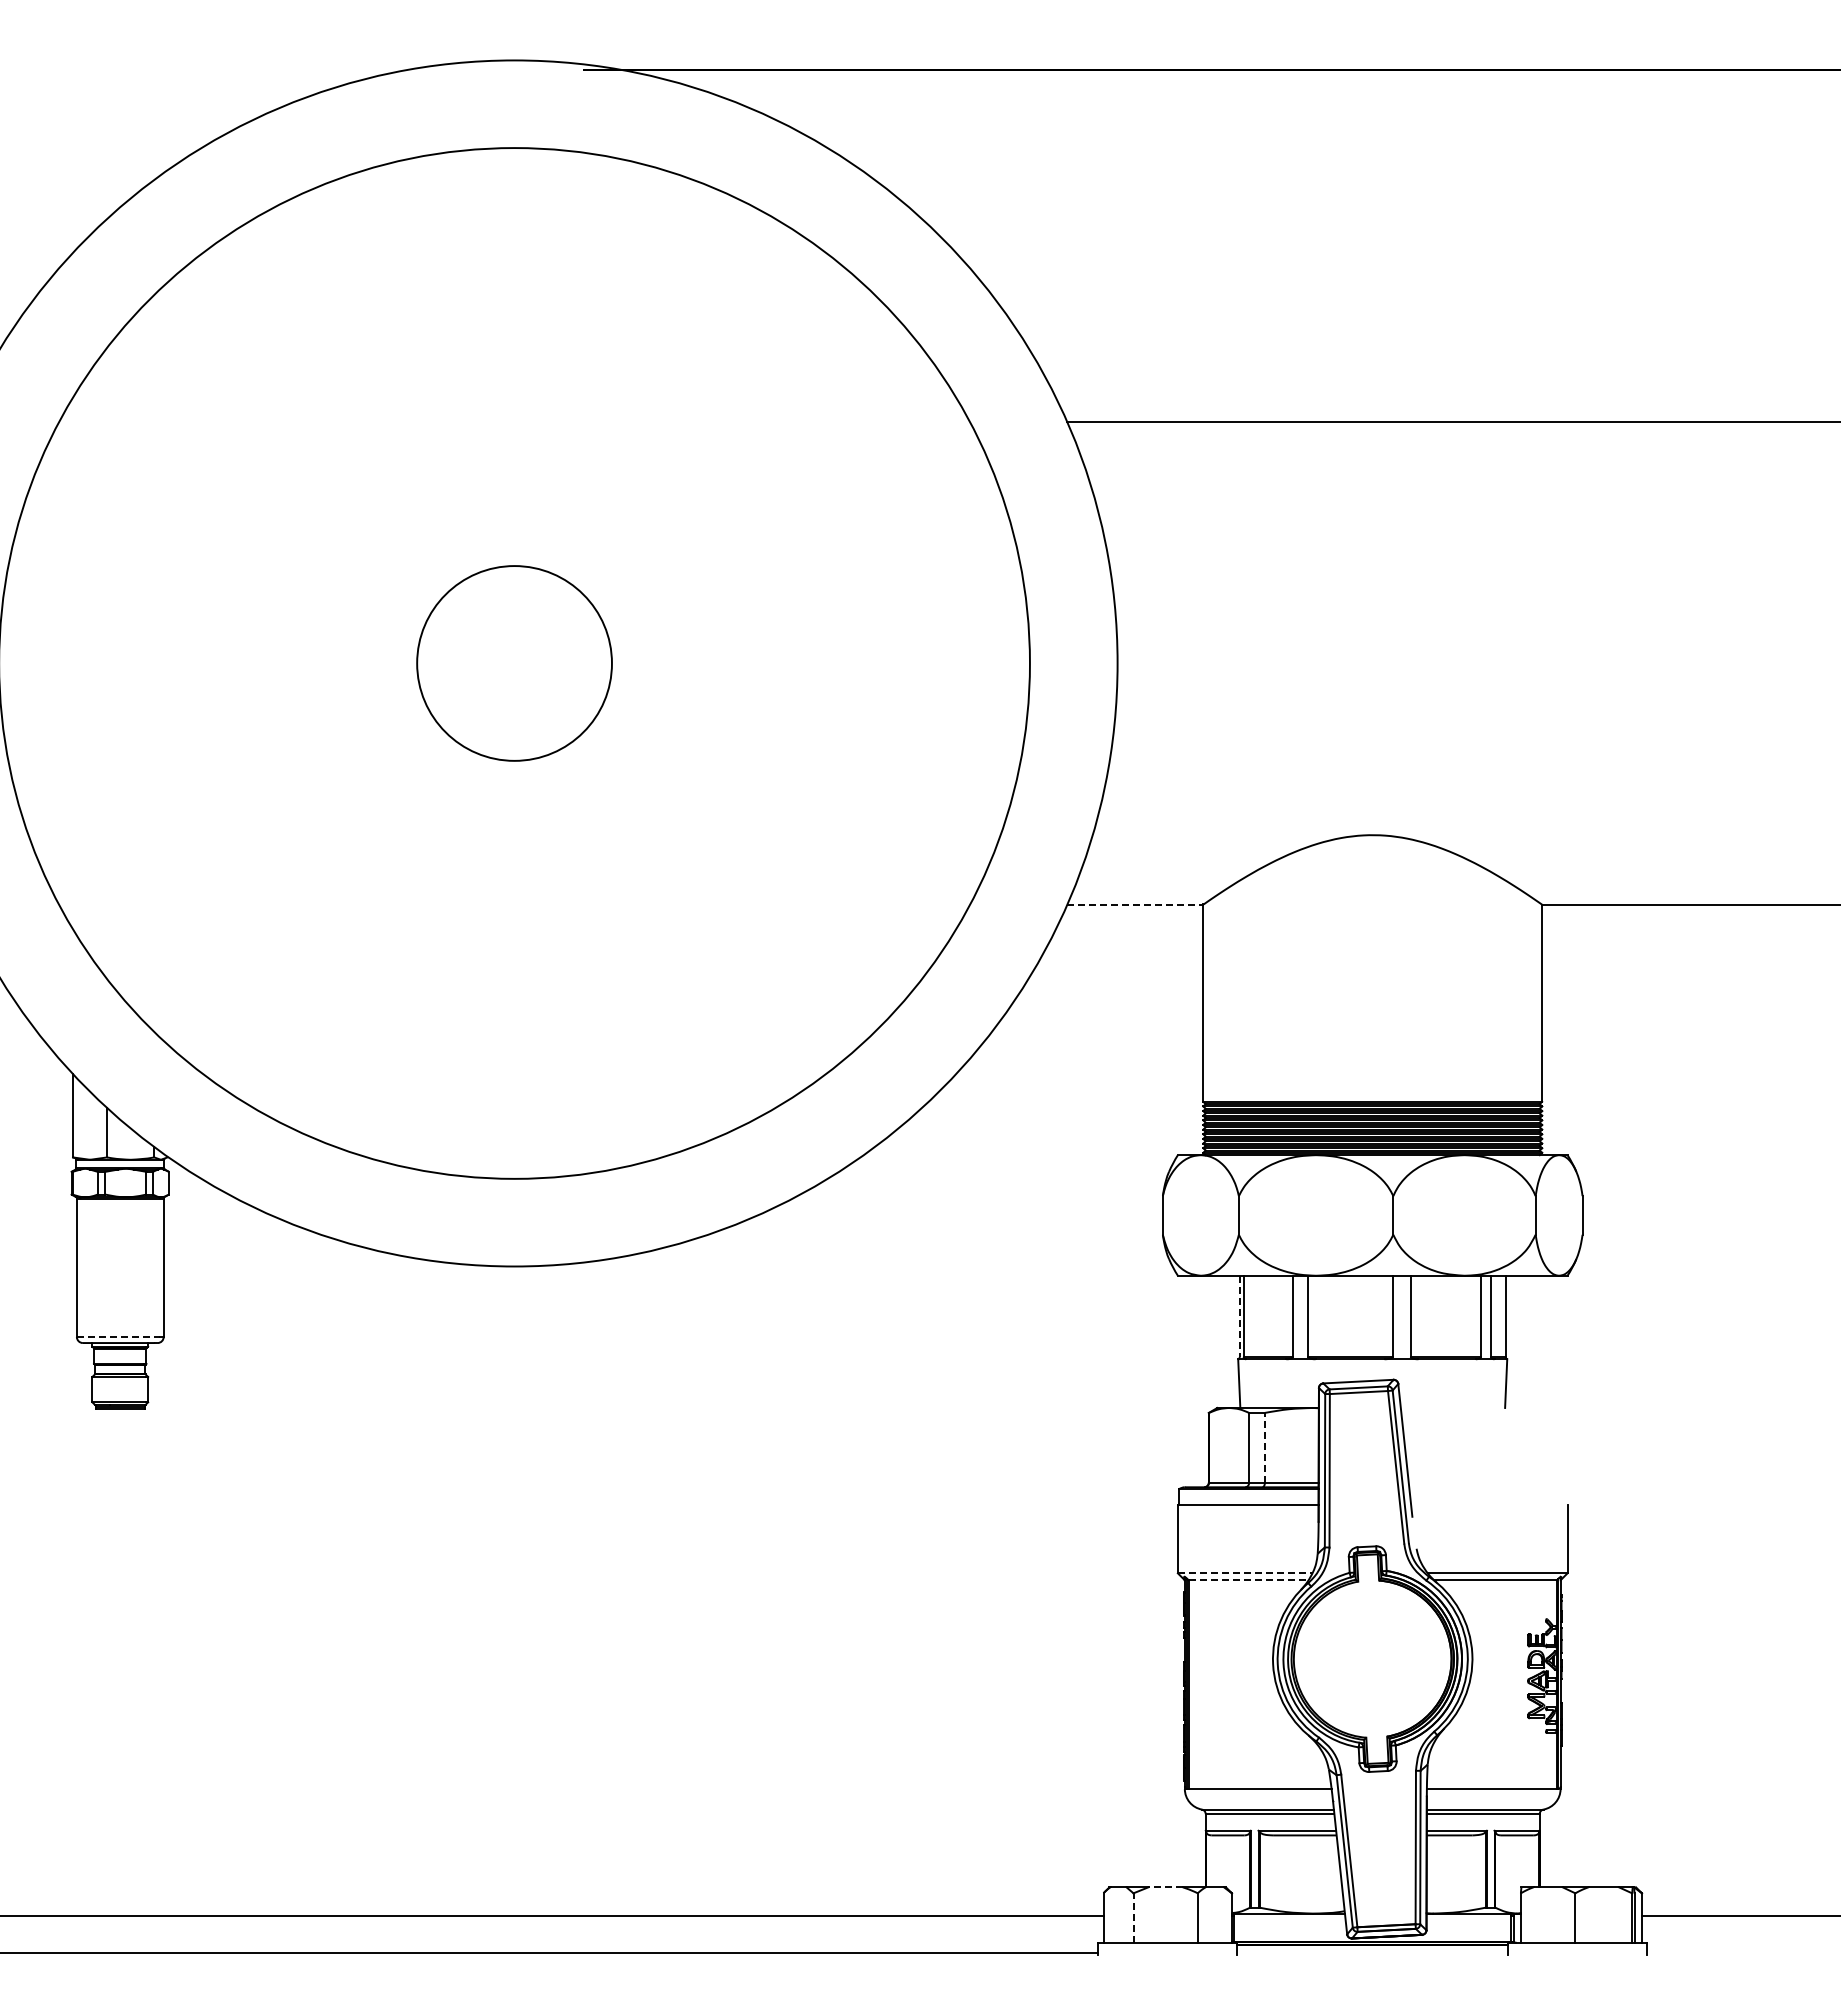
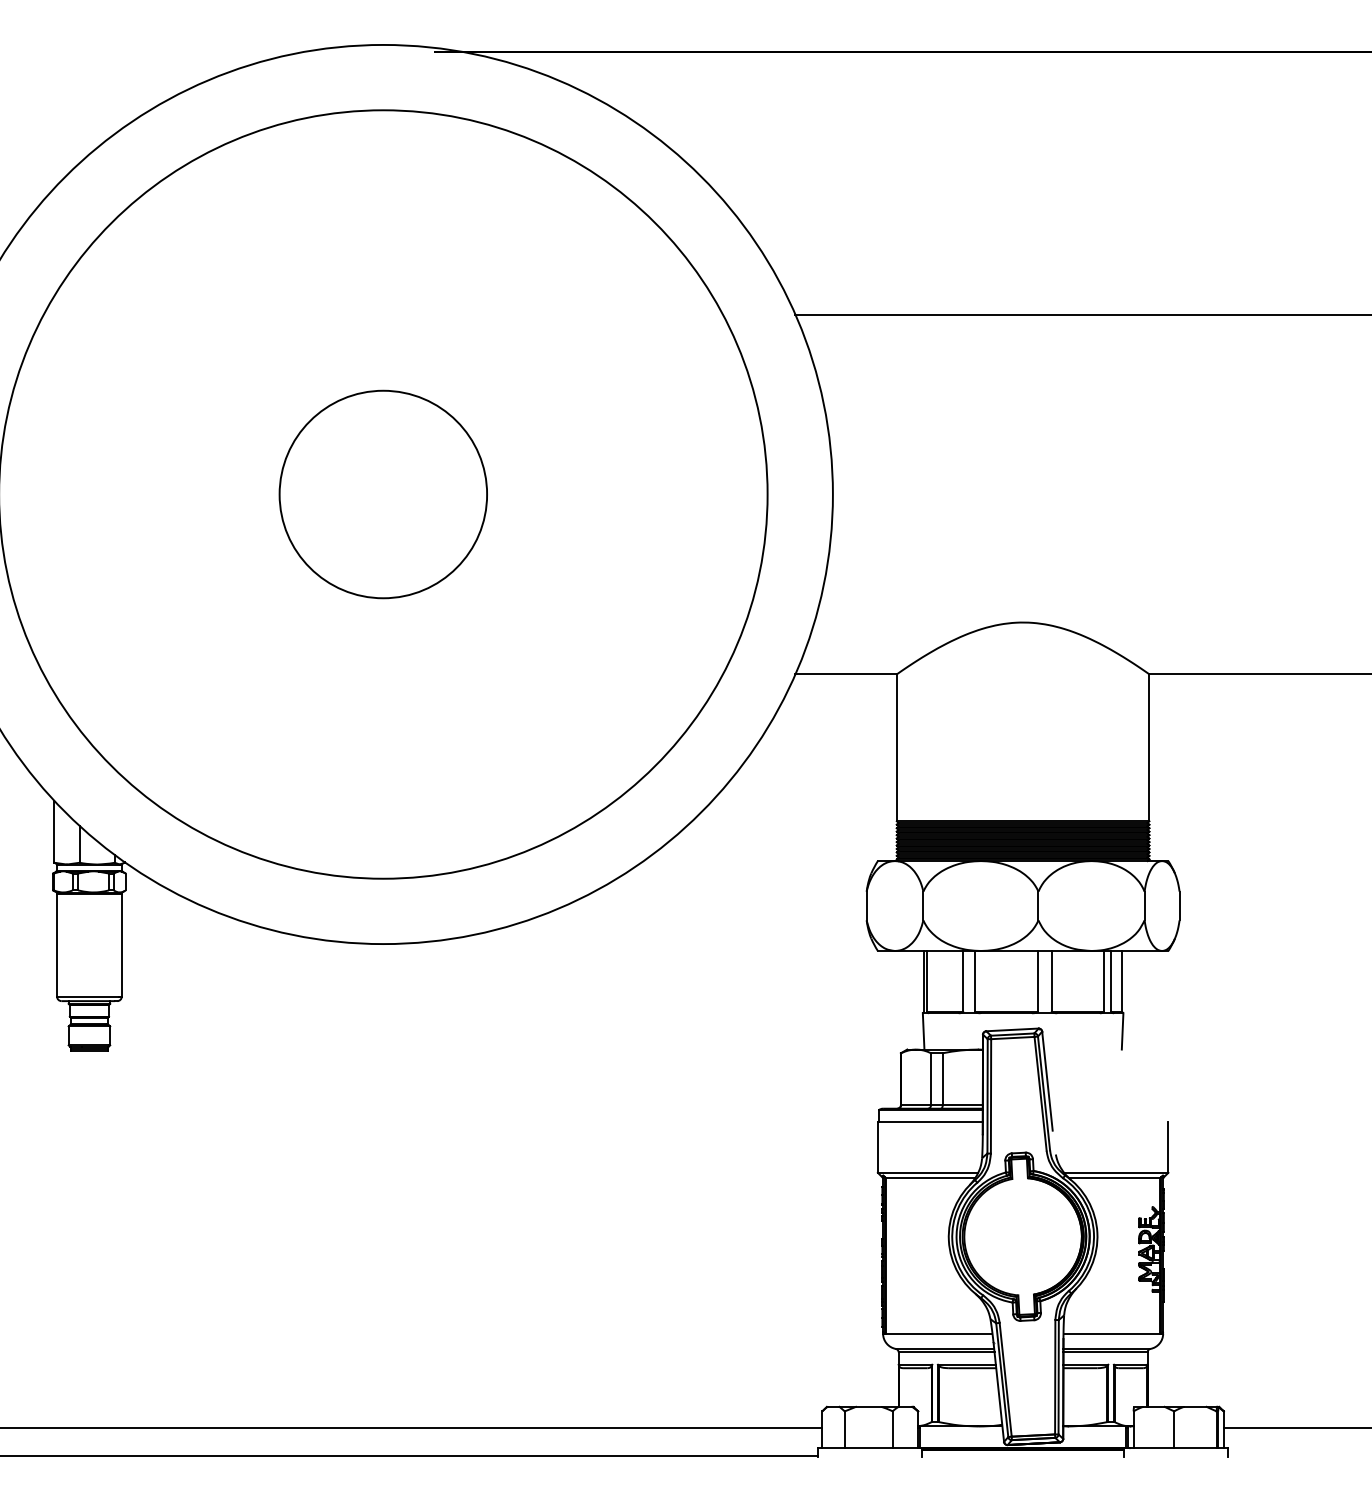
circle: (514, 663) -> (383, 494), size x1.43
line: (1136, 904) -> (847, 674), dashed -> solid
line: (1239, 1316) -> (923, 981), dashed -> solid
line: (118, 1337) -> (88, 997), dashed -> solid
line: (1264, 1447) -> (942, 1079), dashed -> solid
line: (1245, 1573) -> (928, 1172), dashed -> solid
line: (1248, 1580) -> (930, 1178), dashed -> solid
line: (1165, 1887) -> (868, 1407), dashed -> solid
line: (1133, 1918) -> (844, 1430), dashed -> solid

